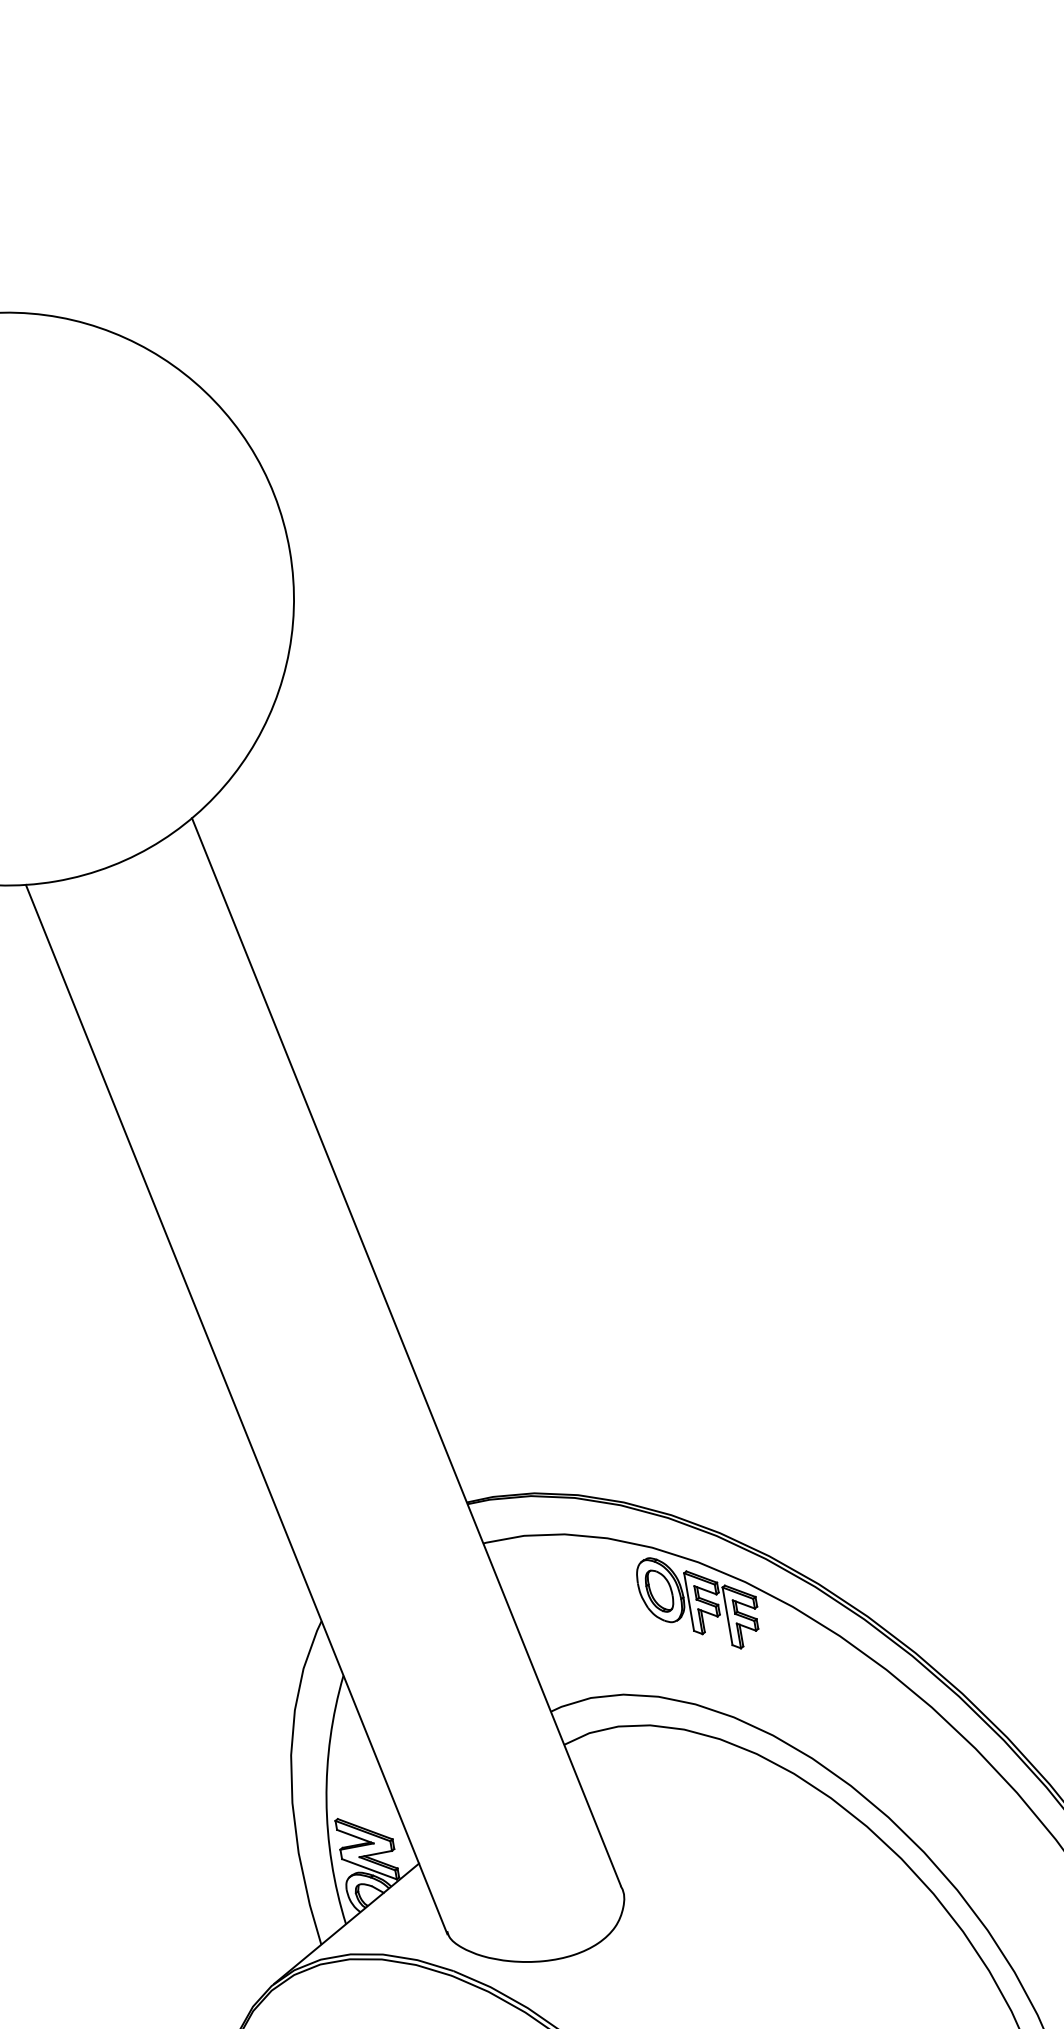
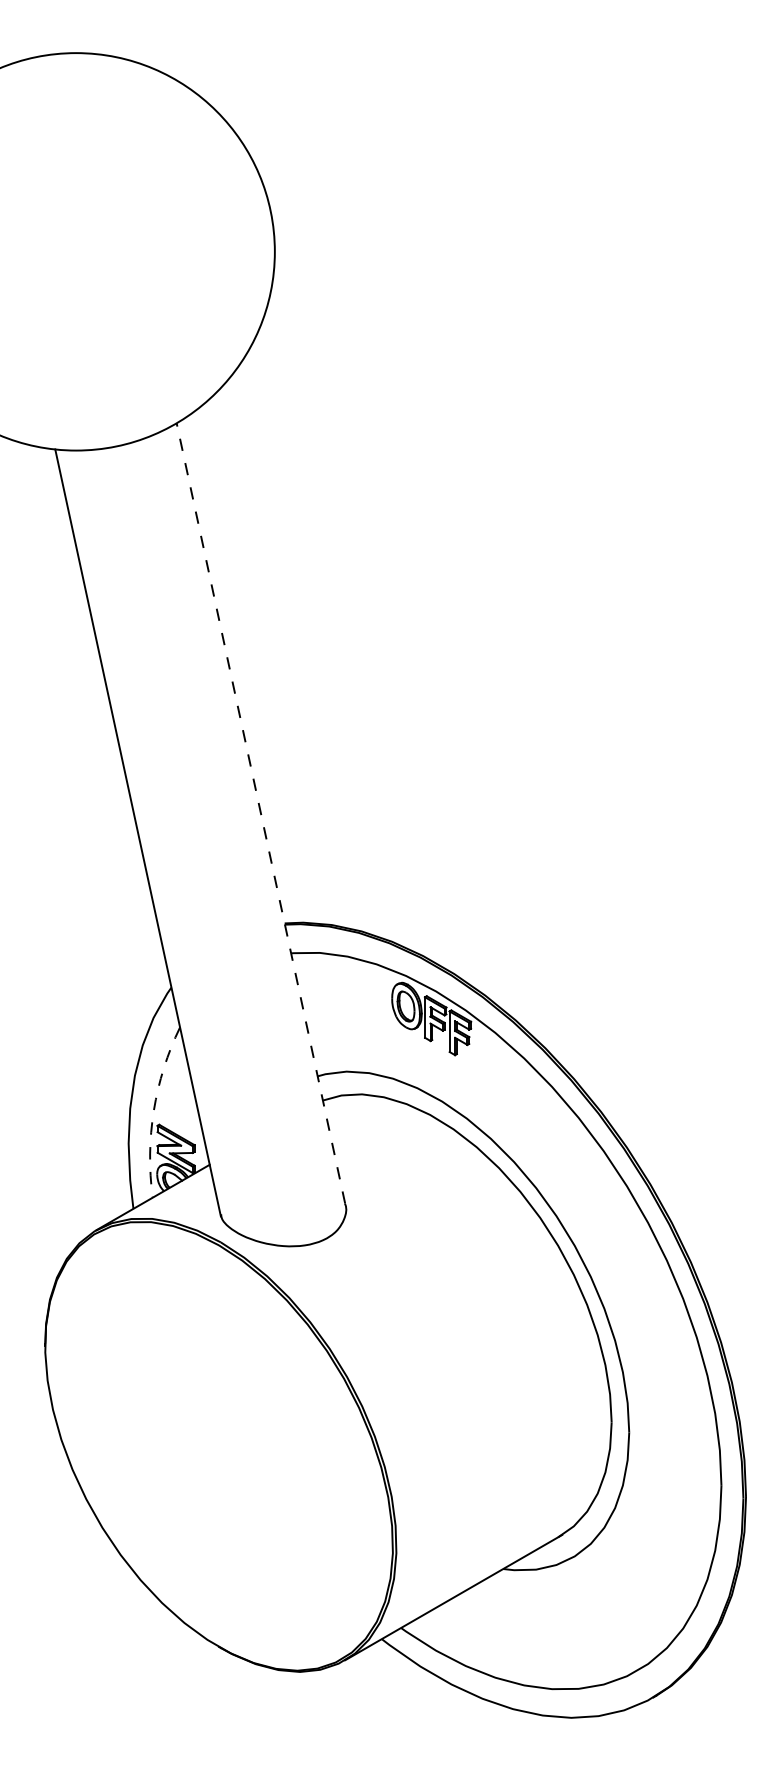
line: (405, 1350) -> (260, 812), solid -> dashed
arc: (325, 1800) -> (153, 1110), solid -> dashed

